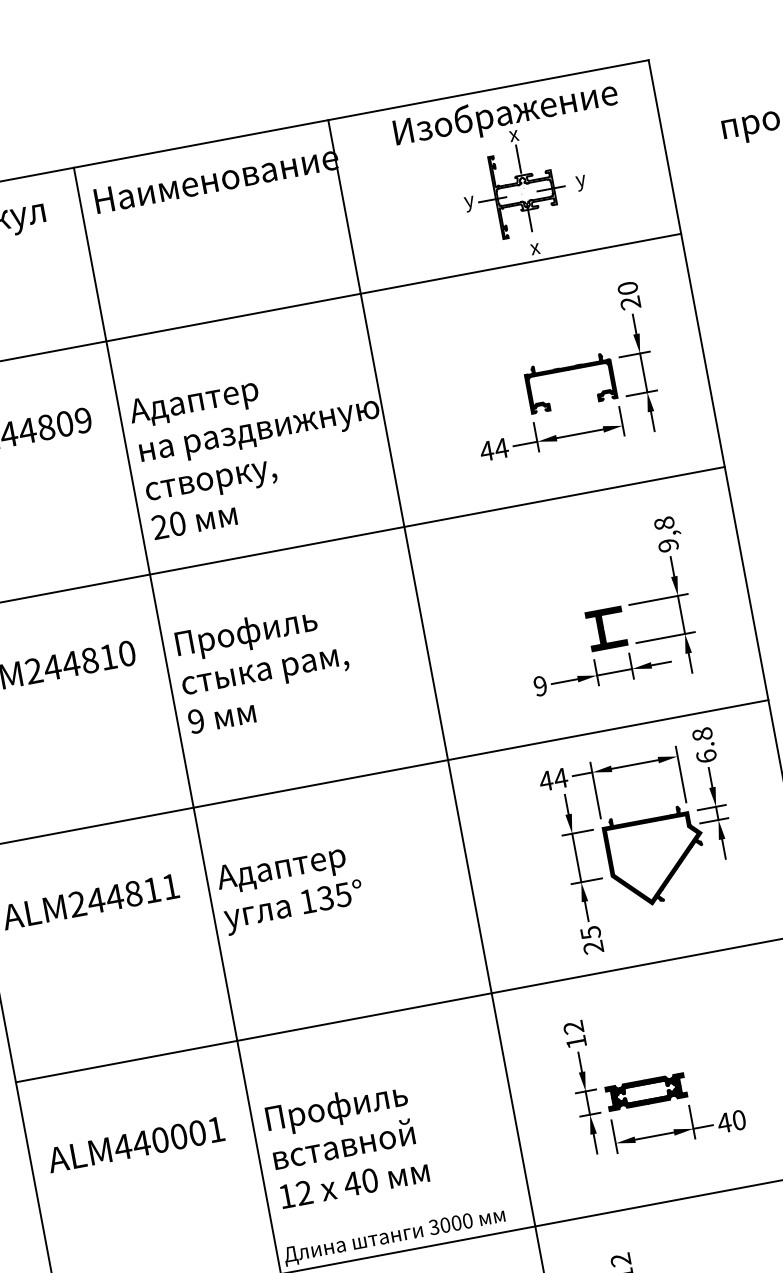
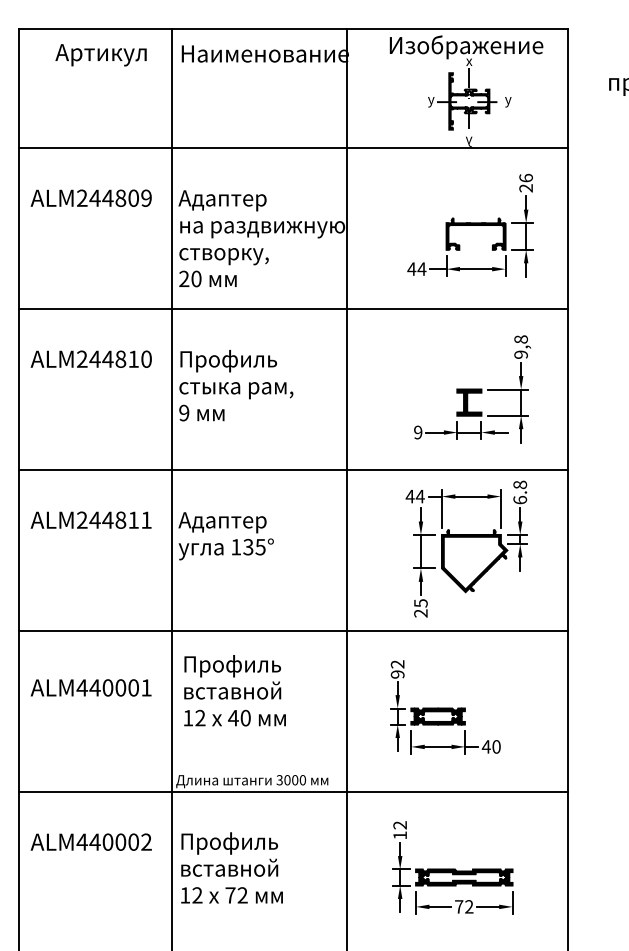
text: (535, 250) -> (469, 141), x -> y
text: (626, 287) -> (525, 177), 20 -> 26
text: (576, 1042) -> (397, 674), 12 -> 92
text: (346, 1143) -> (234, 690), moved

